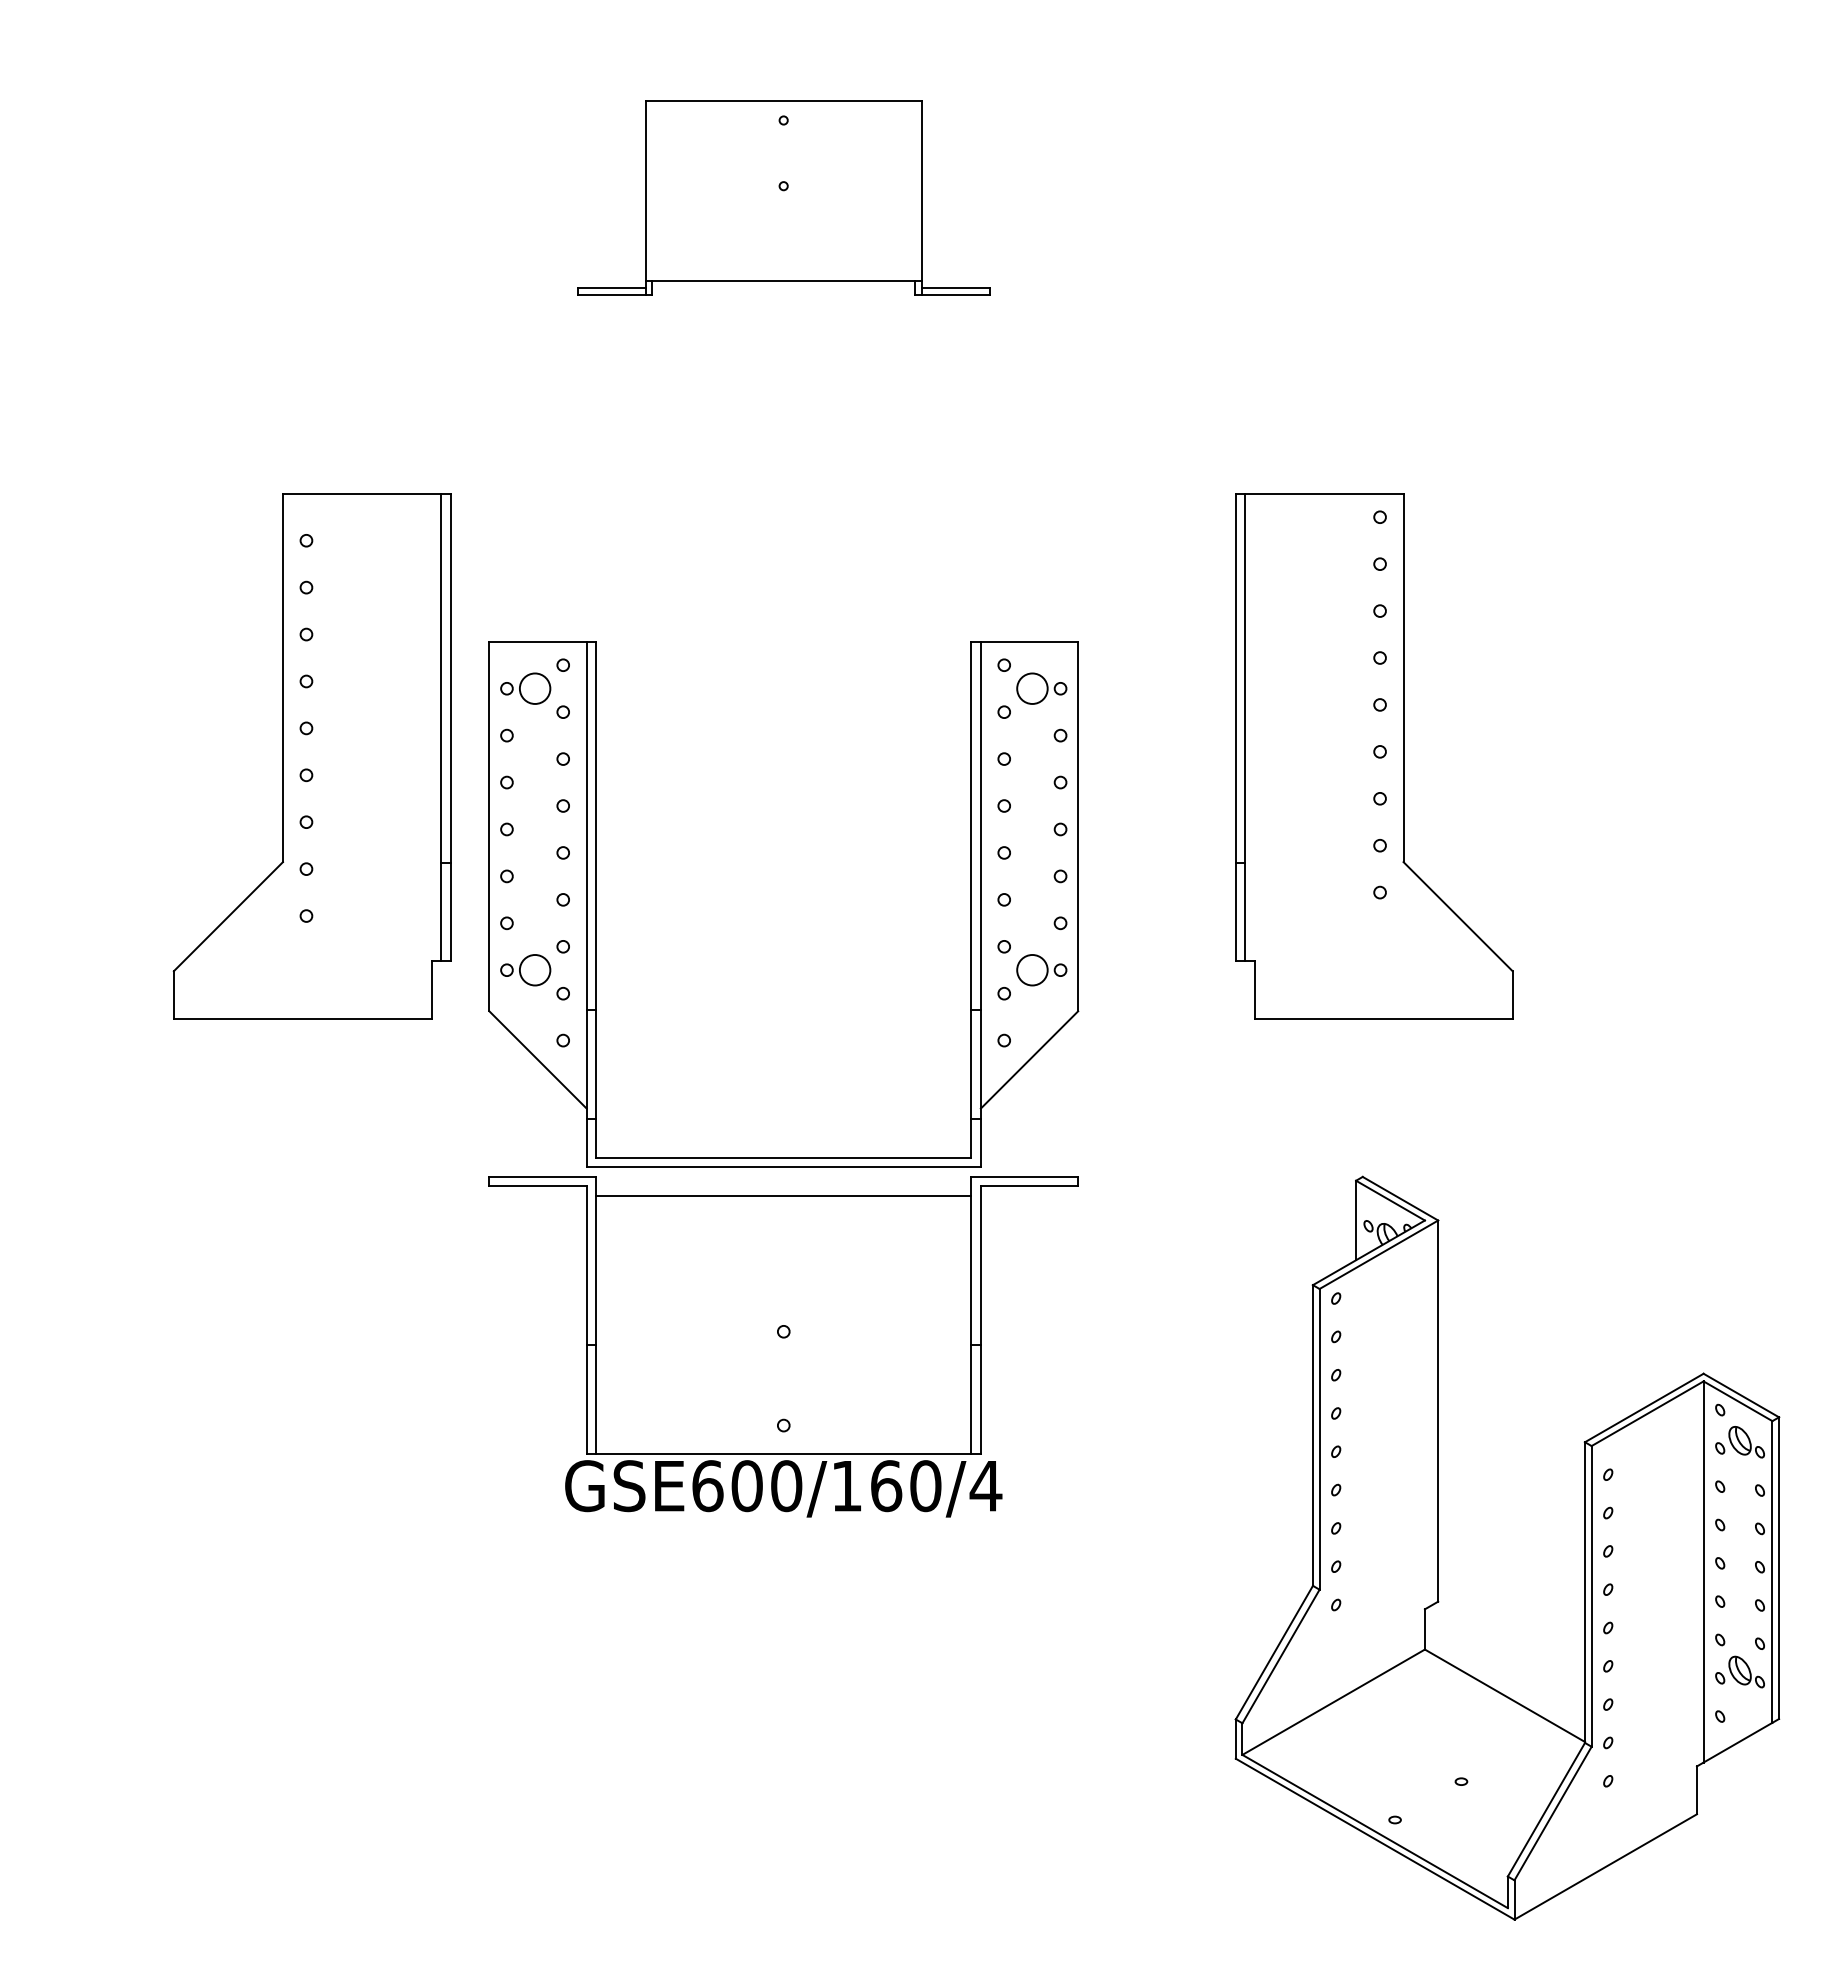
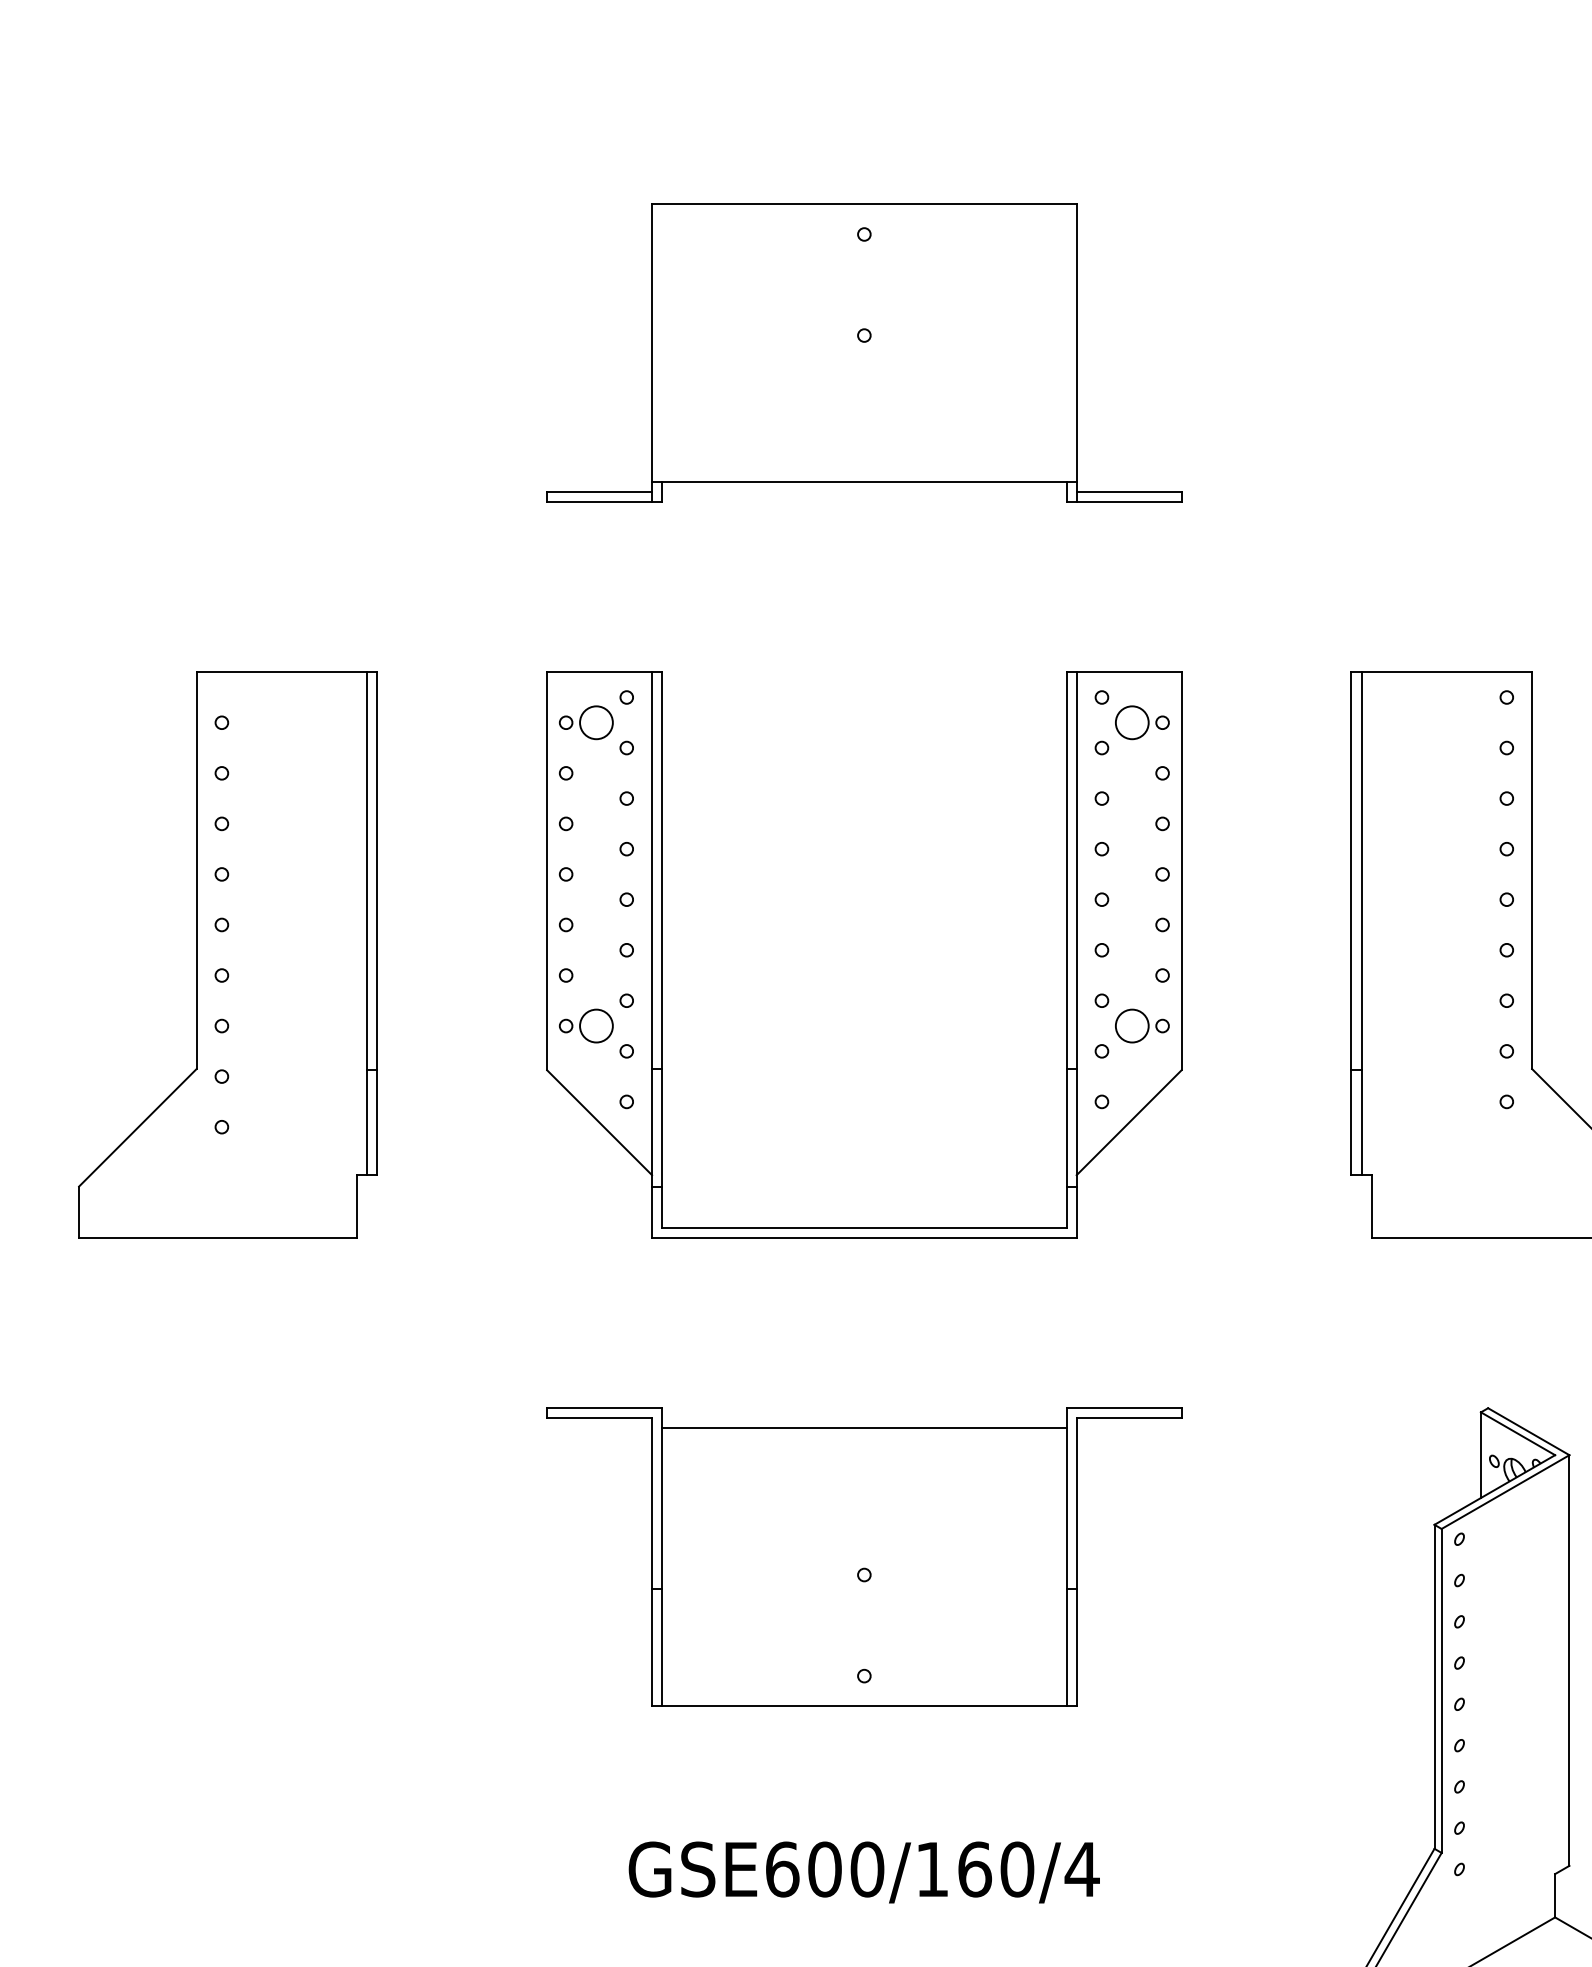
part: (783, 197) -> (864, 352), size x1.43
part: (311, 756) -> (227, 955), moved
part: (596, 904) -> (662, 955), moved
text: (783, 1488) -> (864, 1872), moved

